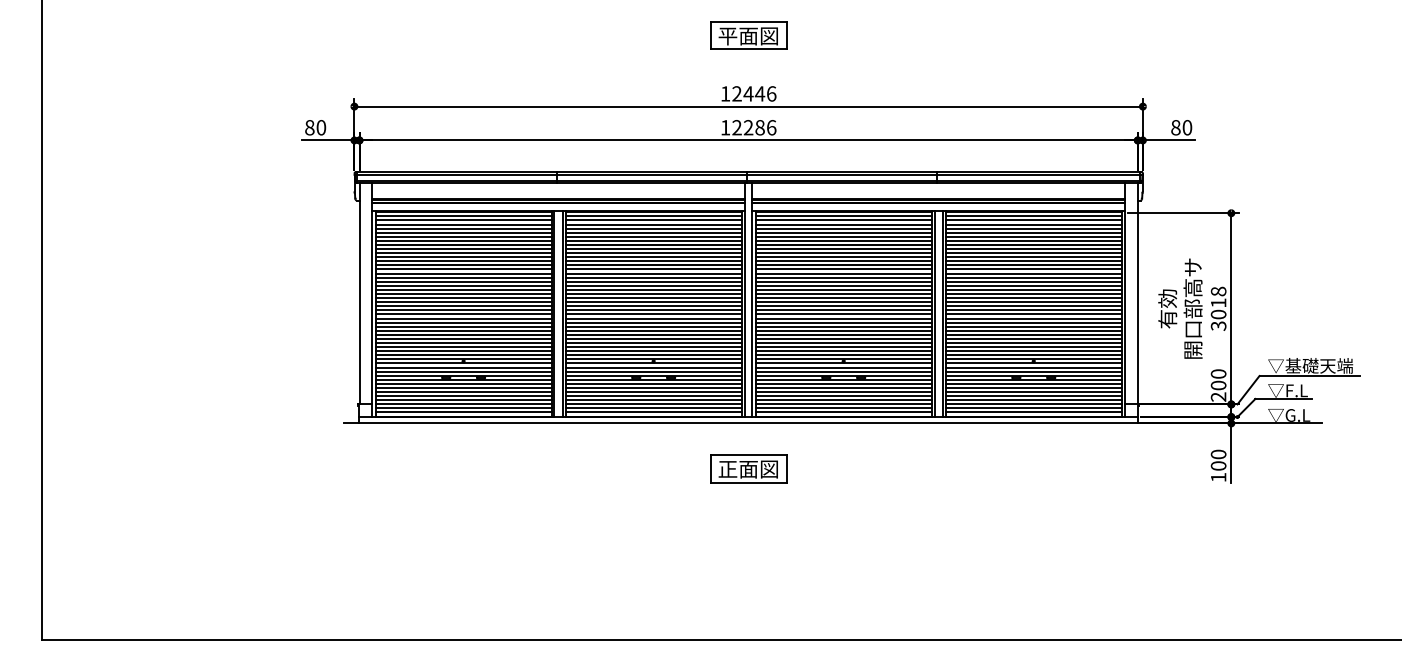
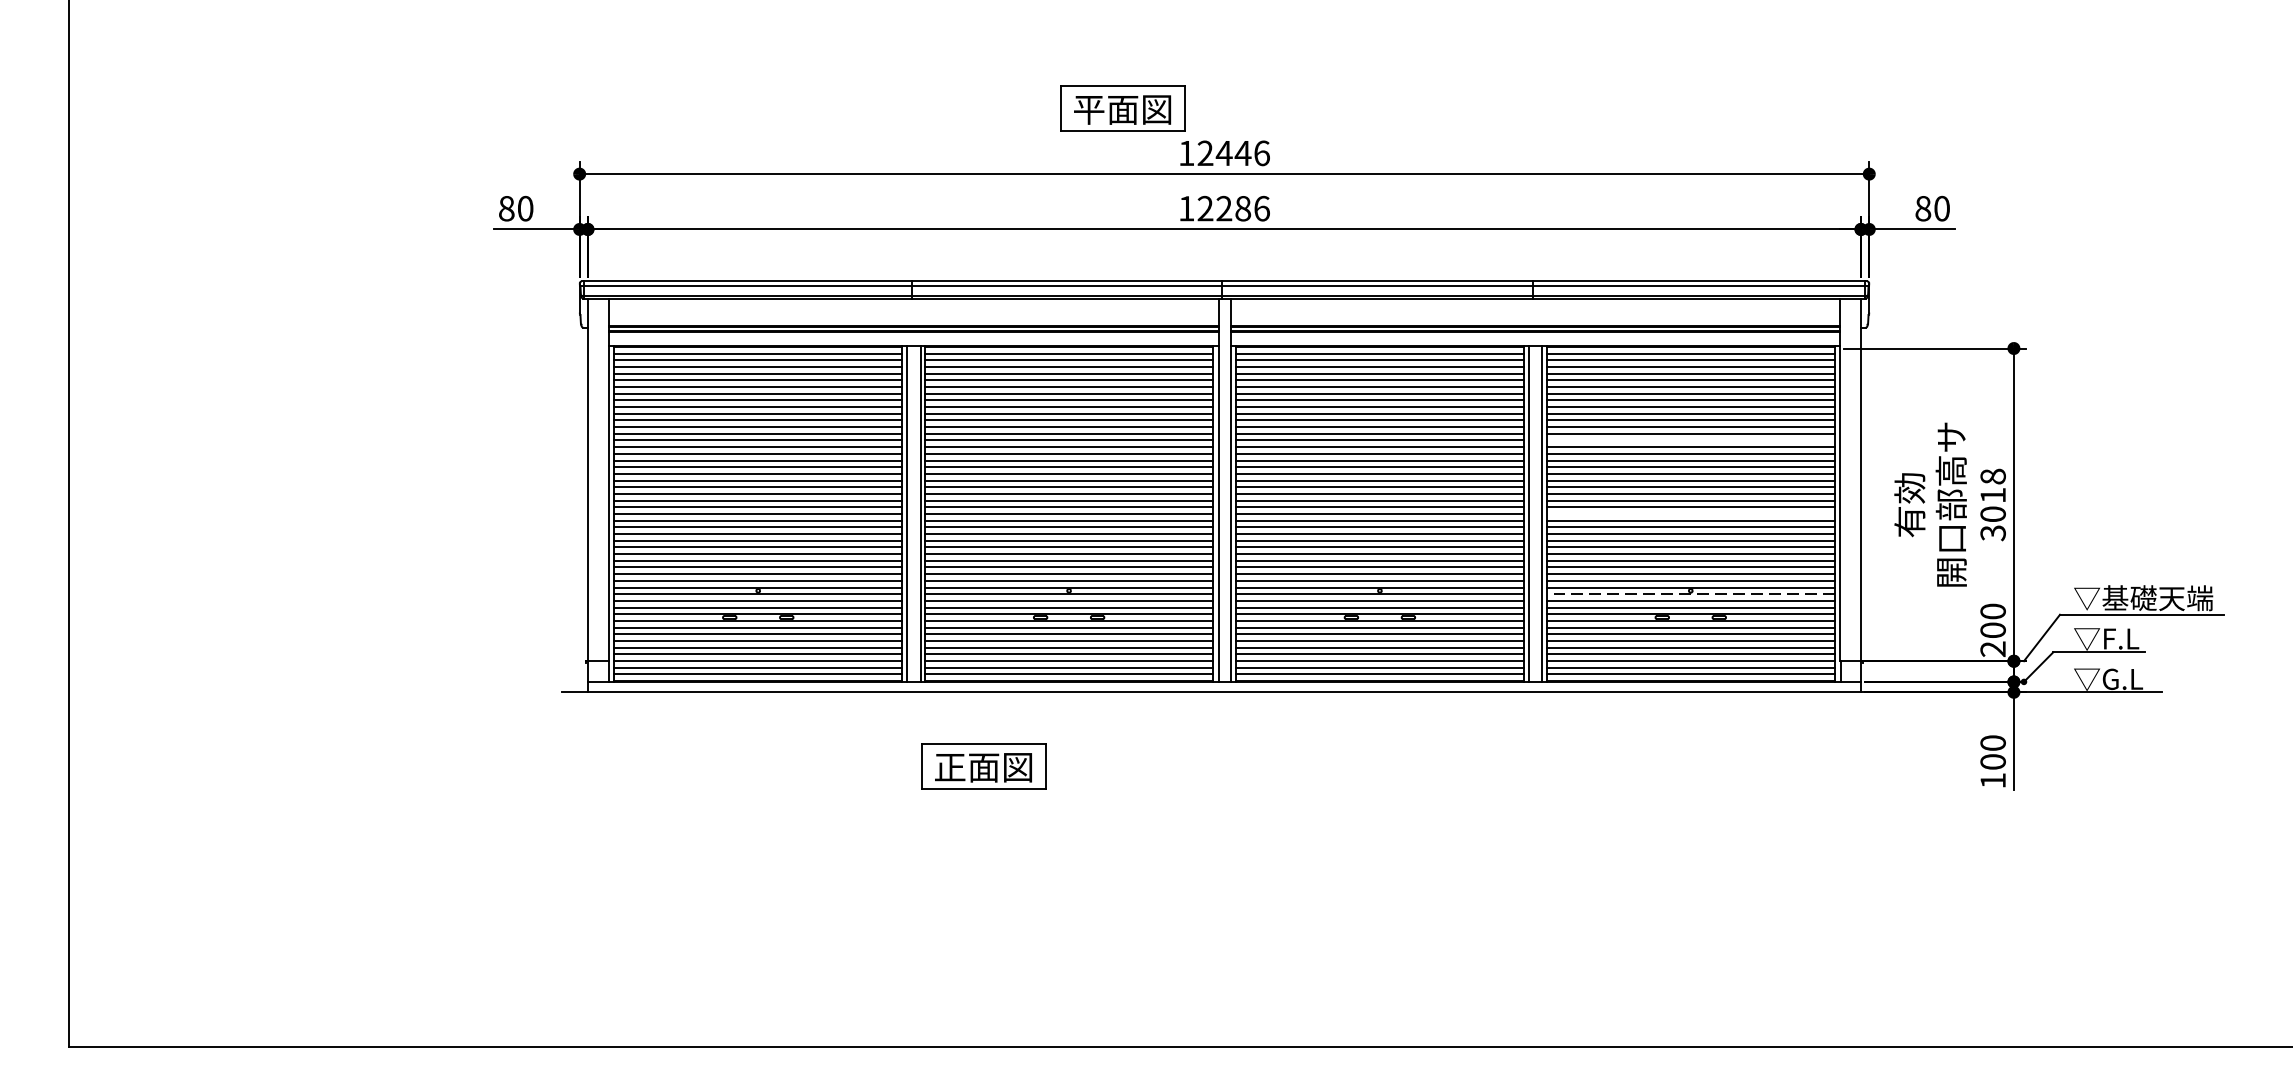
part: (748, 35) -> (1122, 108), moved
line: (1033, 269) -> (1690, 440), removed
line: (1033, 314) -> (1690, 514), removed
line: (1033, 363) -> (1690, 594), solid -> dashed
part: (748, 468) -> (983, 766), moved

